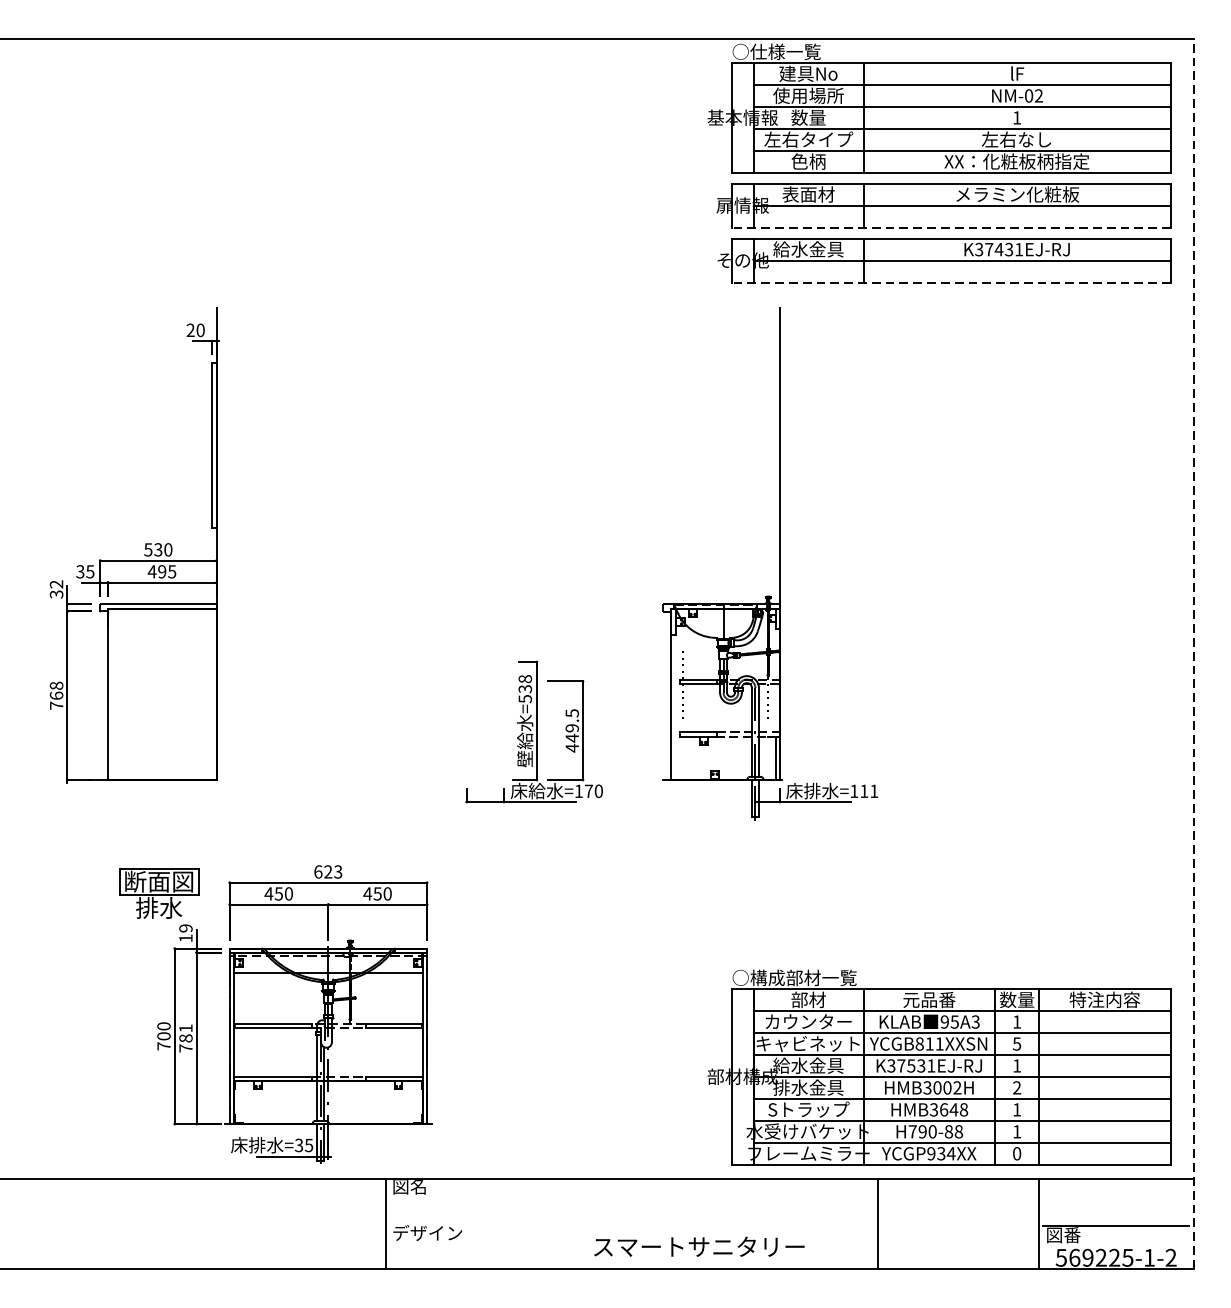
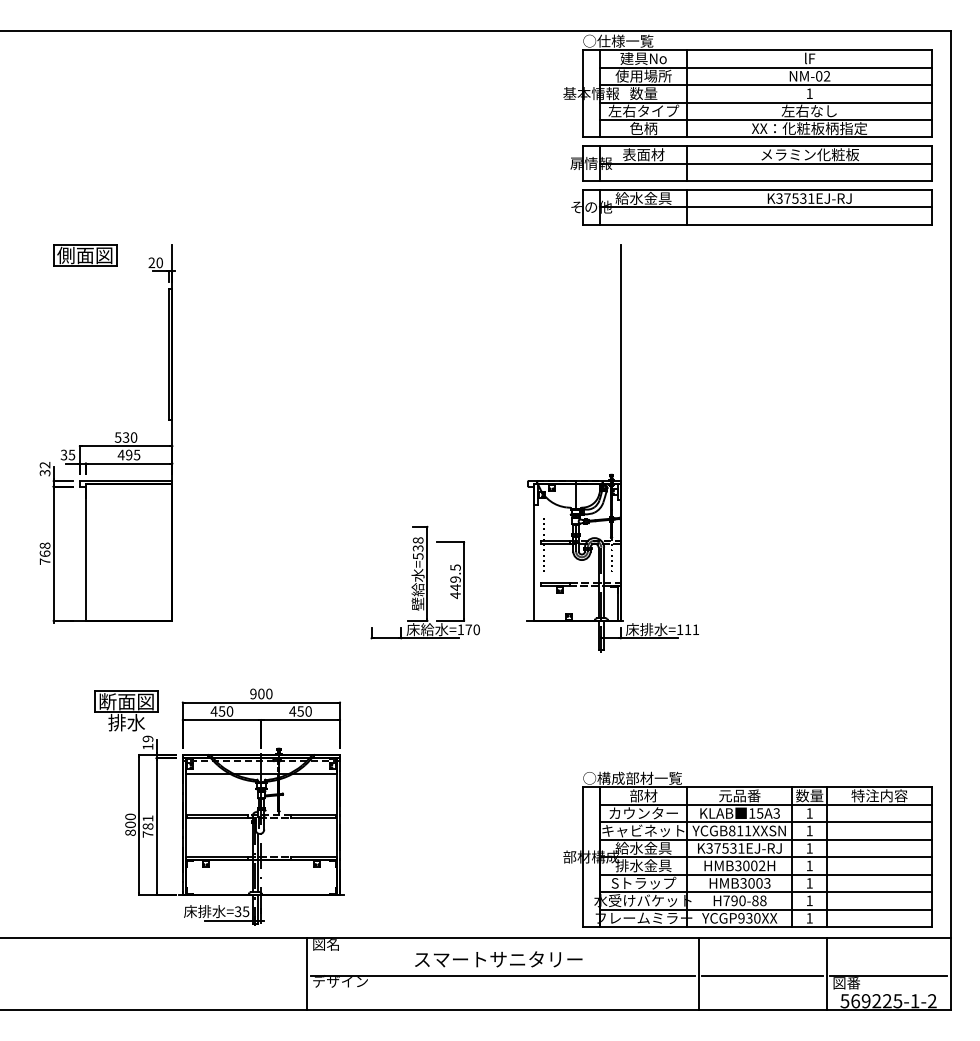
line: (951, 228) -> (757, 181), dashed -> solid
text: (998, 249) -> (794, 198), K37431EJ-RJ -> K37531EJ-RJ
line: (951, 282) -> (757, 224), dashed -> solid
part: (107, 321) -> (85, 255), added
line: (1193, 654) -> (950, 520), dashed -> solid
text: (328, 871) -> (261, 693), 623 -> 900
text: (945, 1022) -> (752, 813), 95A3 -> 15A3
text: (1016, 1043) -> (809, 830), 5 -> 1
text: (163, 1045) -> (130, 832), 700 -> 800
text: (1016, 1087) -> (809, 865), 2 -> 1
text: (954, 1110) -> (759, 883), HMB3648 -> HMB3003
text: (950, 1153) -> (756, 918), YCGP934XX -> YCGP930XX
text: (1016, 1153) -> (809, 918), 0 -> 1
line: (631, 1225) -> (502, 975), added
line: (956, 1225) -> (761, 975), added
text: (699, 1246) -> (498, 959), moved

